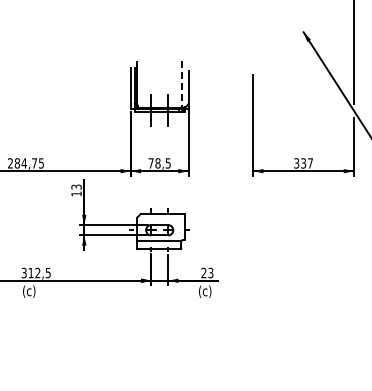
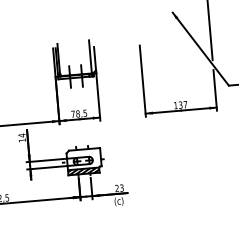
line: (182, 86) -> (90, 58), dashed -> solid
text: (296, 163) -> (175, 105), 337 -> 137
text: (76, 186) -> (21, 135), 13 -> 14
hatch: (159, 244) -> (83, 171), added

